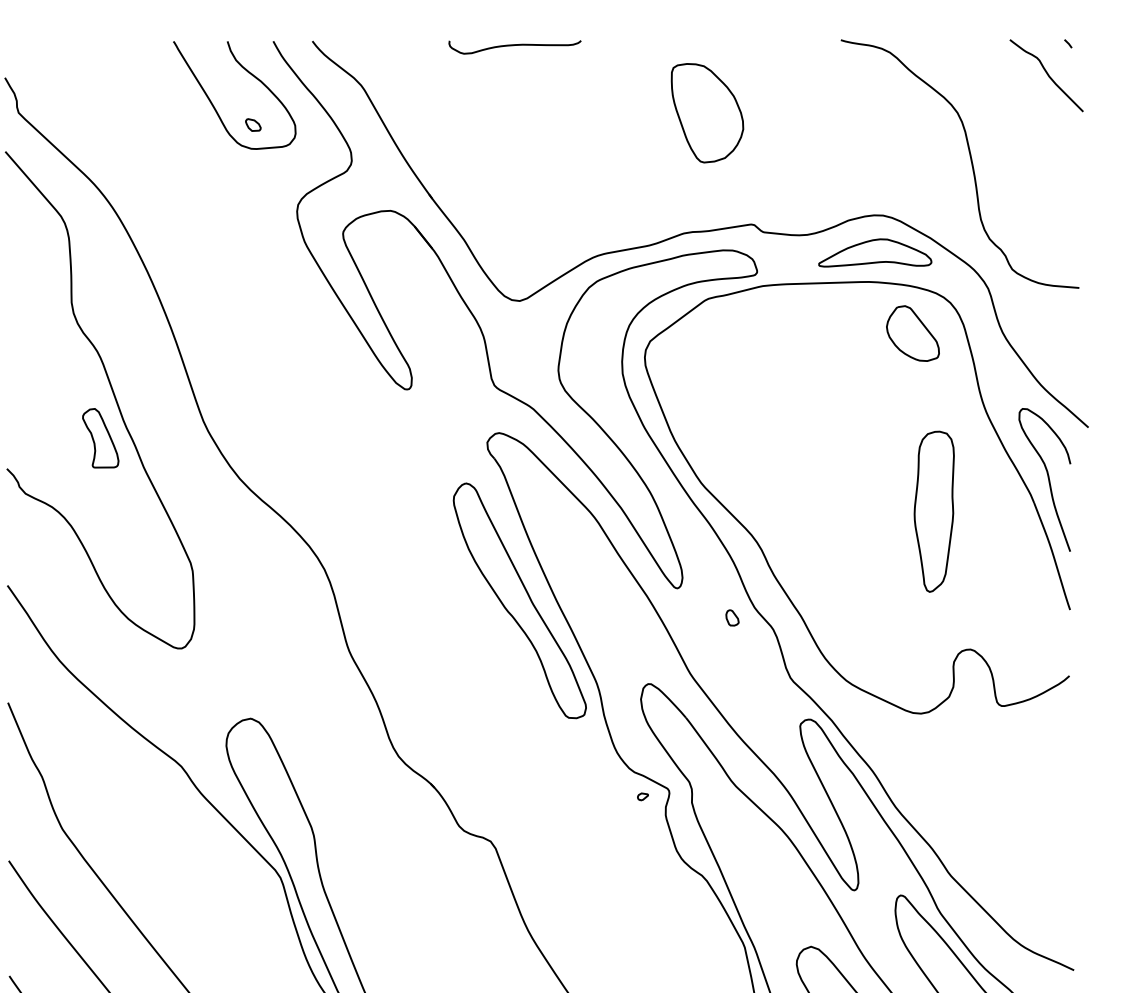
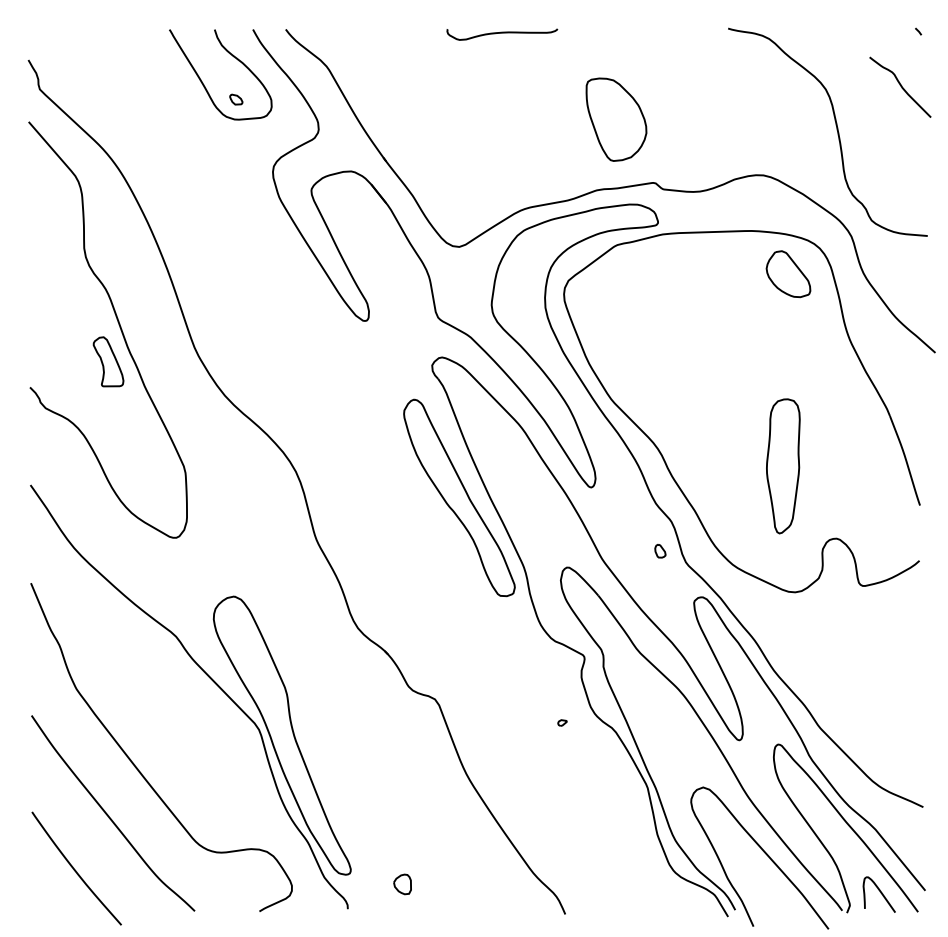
curve: (515, 46) -> (502, 33), moved
curve: (1046, 74) -> (900, 86), moved
part: (707, 112) -> (616, 119), moved
part: (874, 252) -> (756, 206), removed
curve: (1047, 479) -> (901, 396), removed
part: (934, 511) -> (783, 466), moved
part: (732, 618) -> (660, 551), moved
part: (643, 796) -> (562, 722), moved

